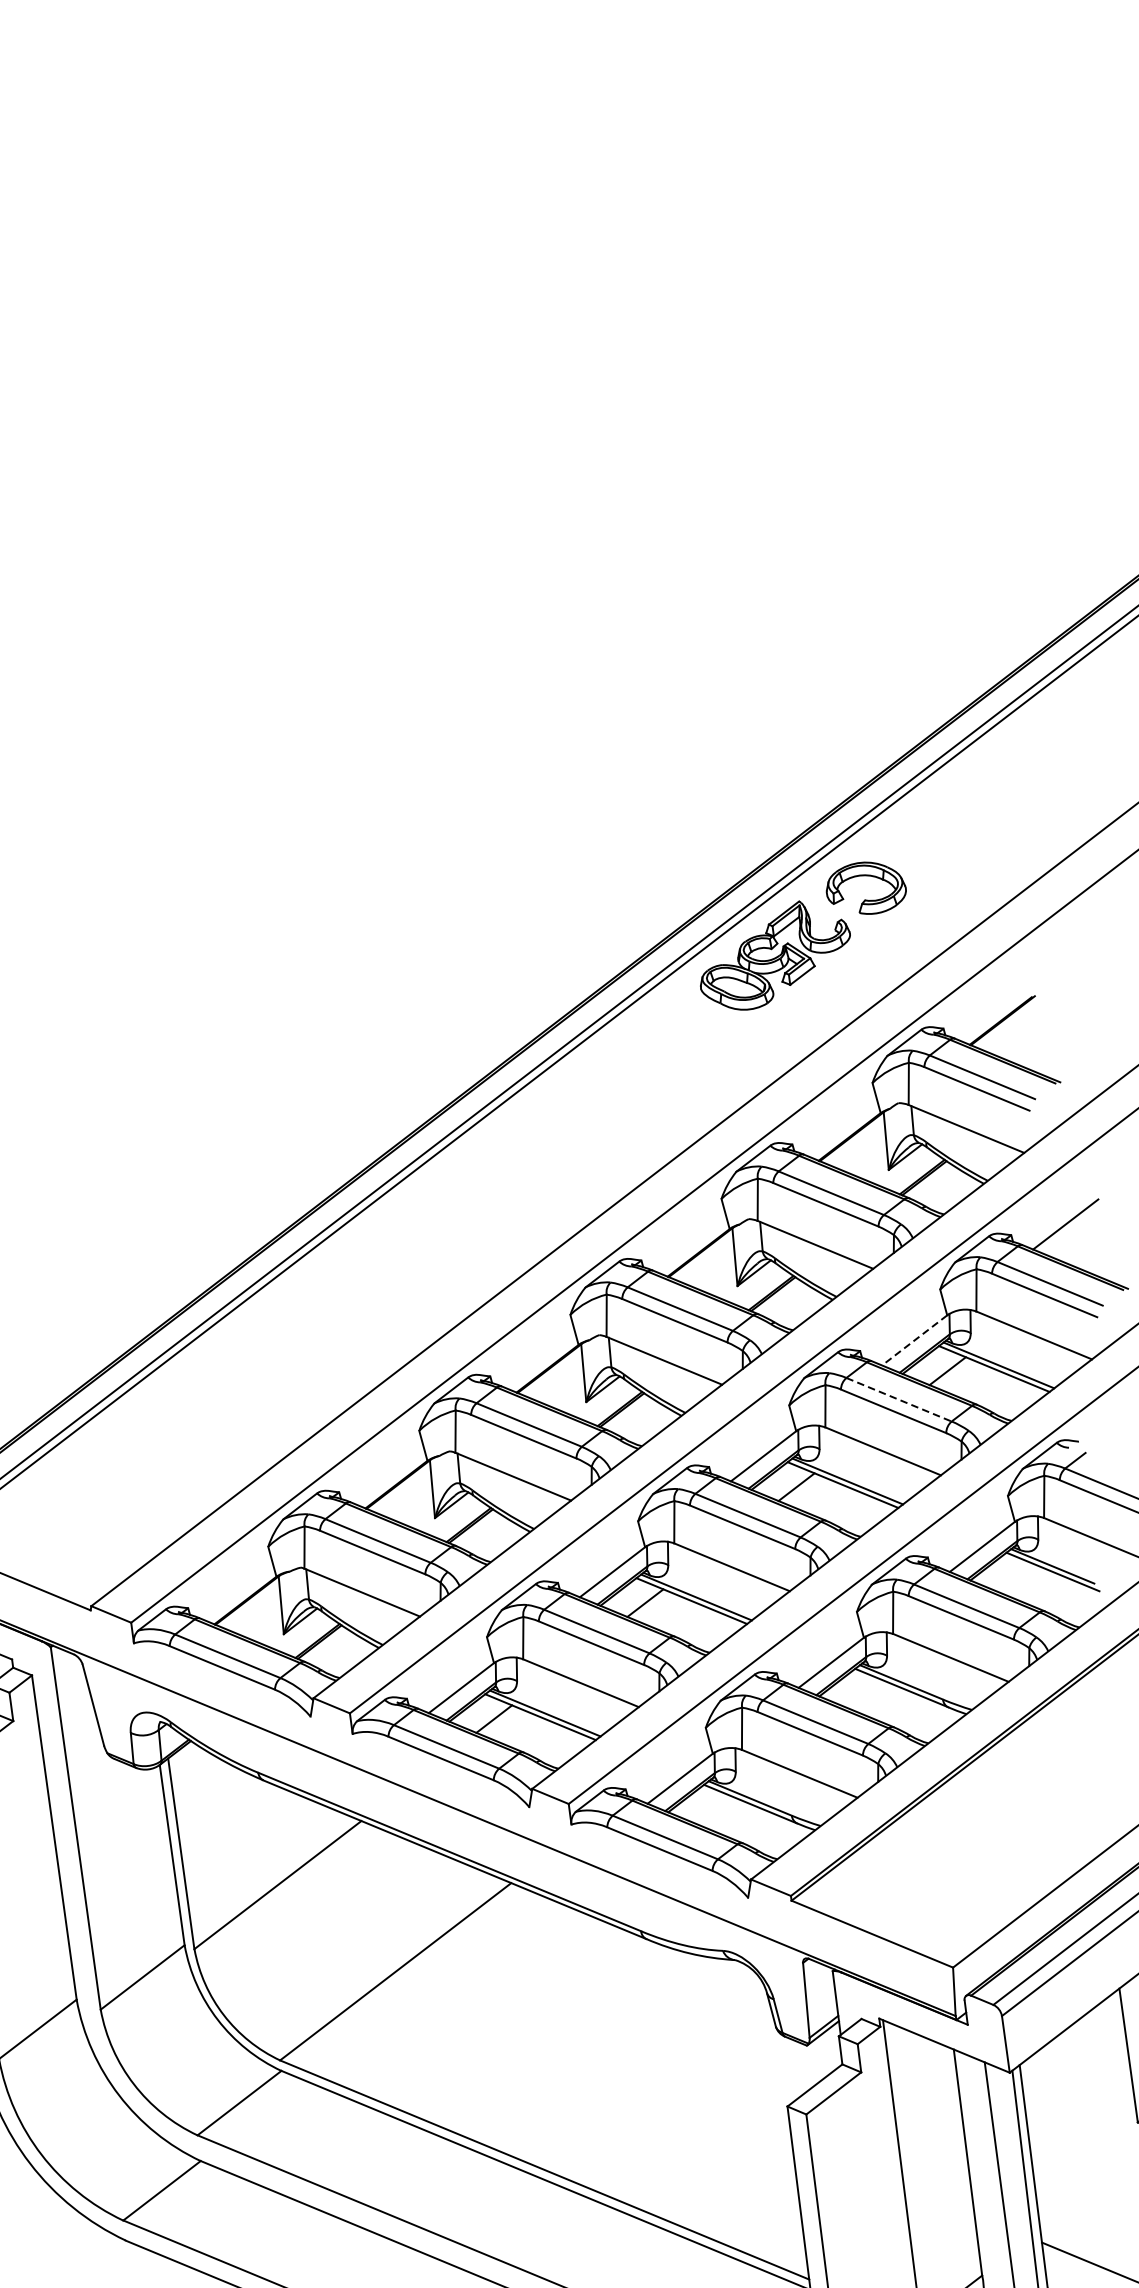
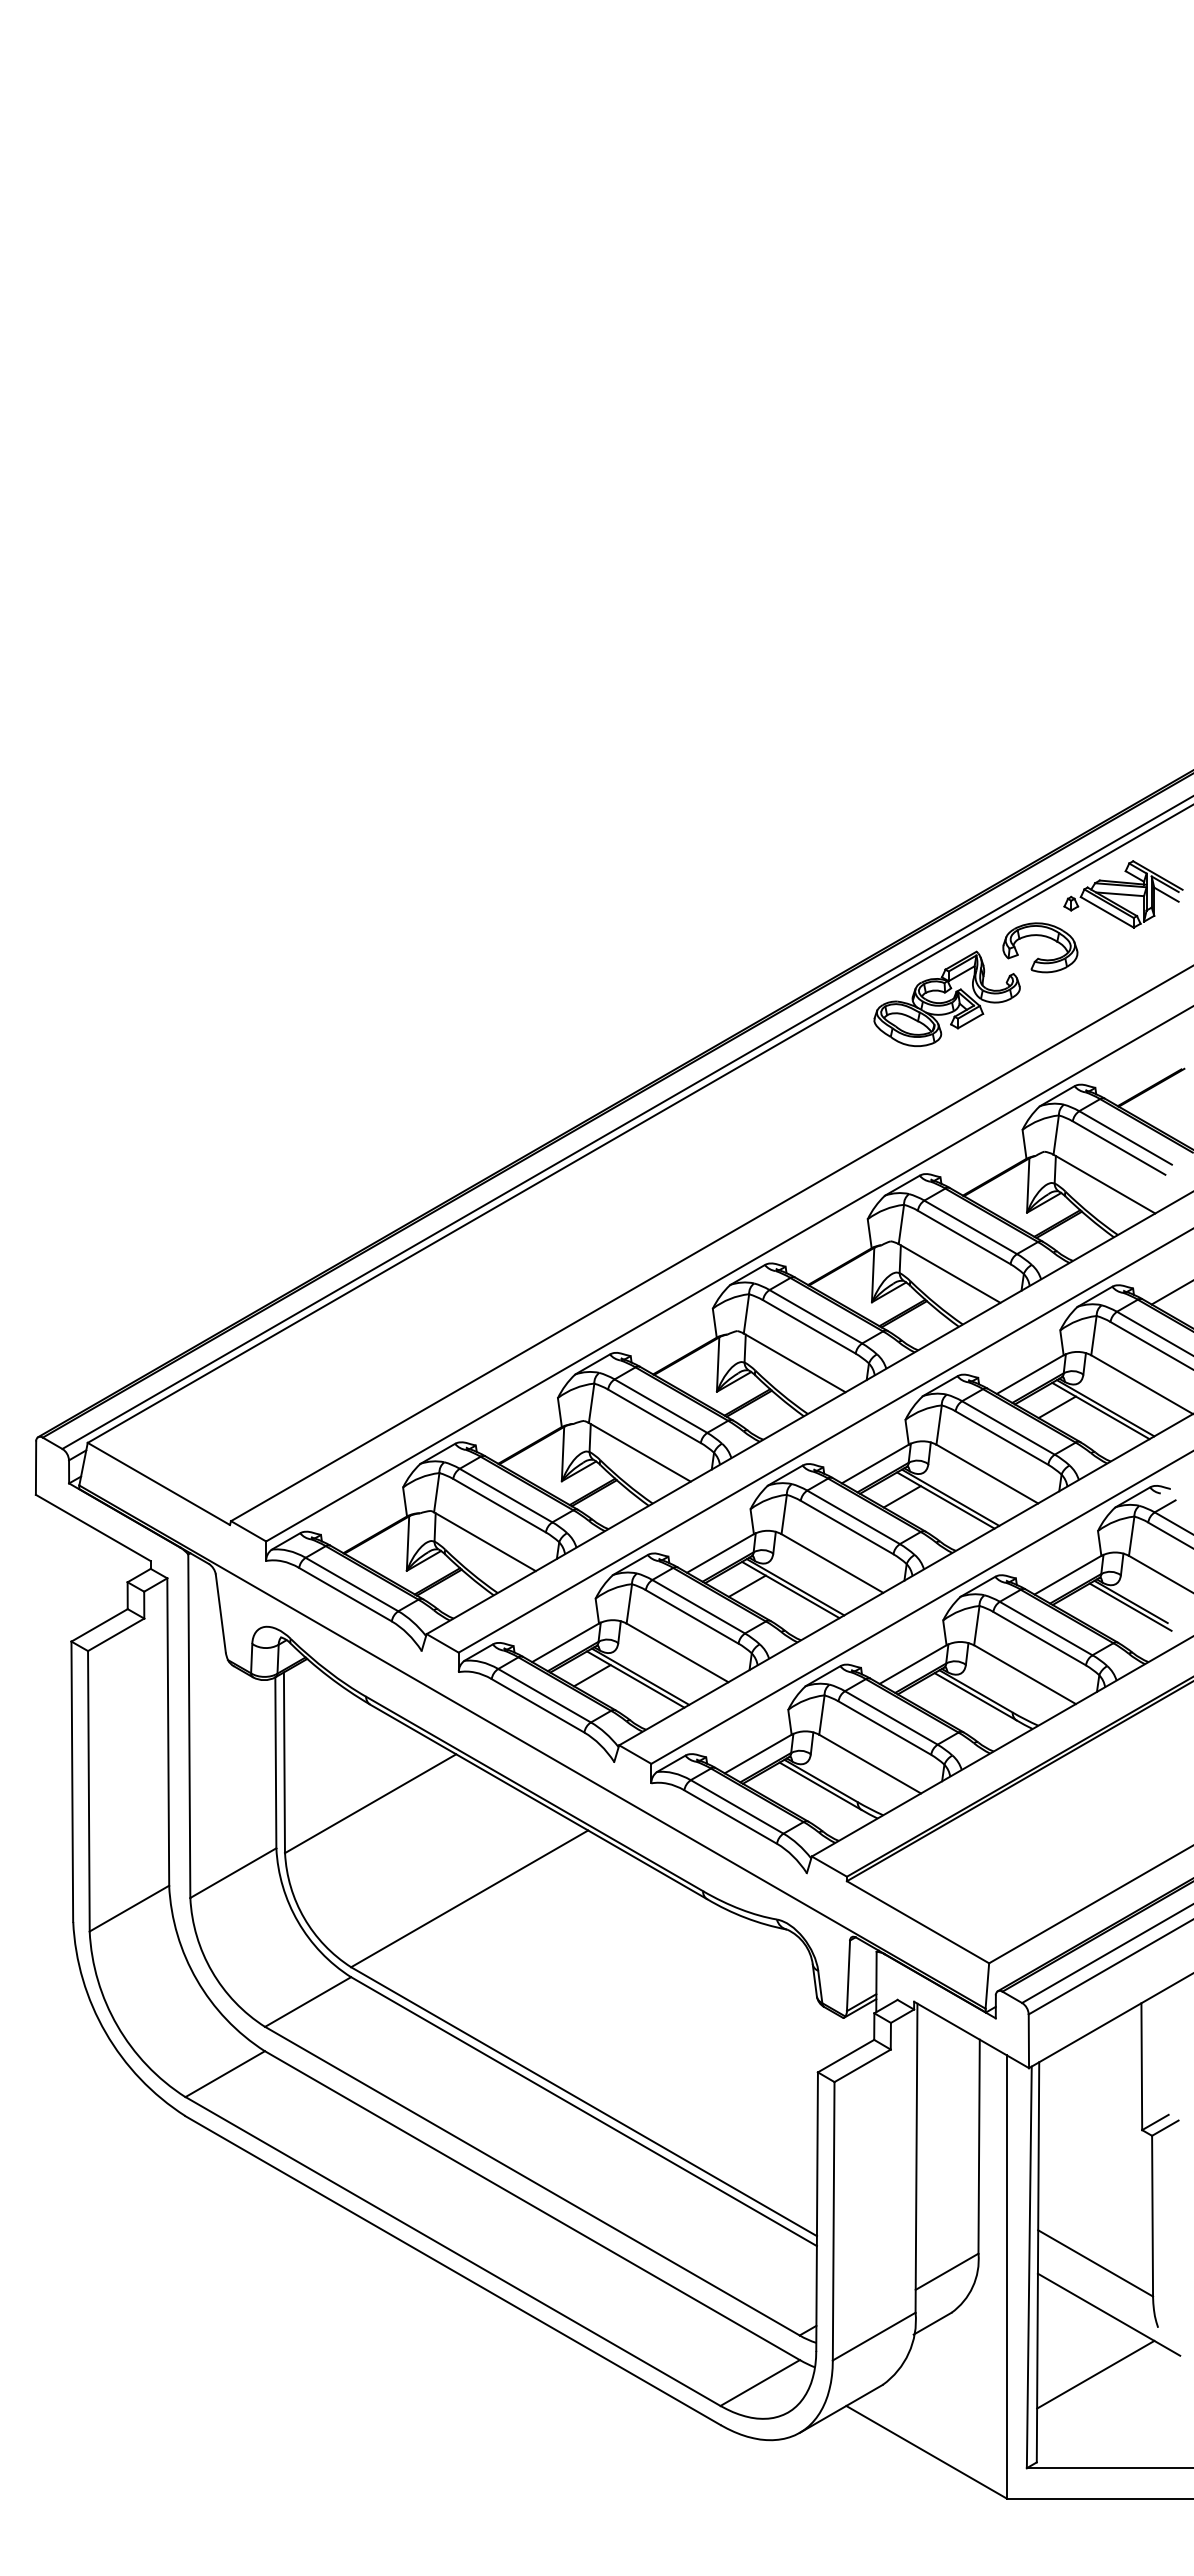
part: (946, 820) -> (1123, 894), added
line: (914, 1340) -> (1030, 1374), dashed -> solid
line: (899, 1400) -> (1008, 1428), dashed -> solid

